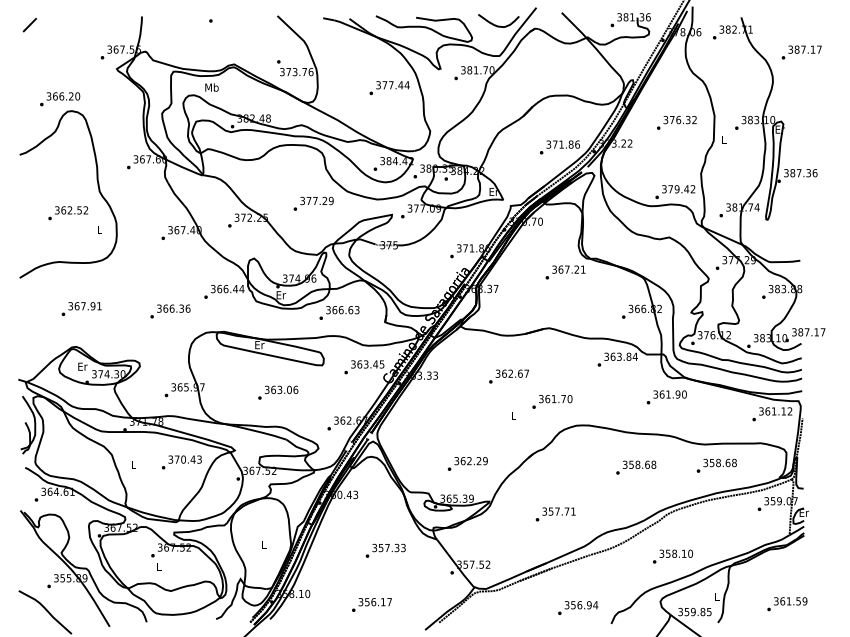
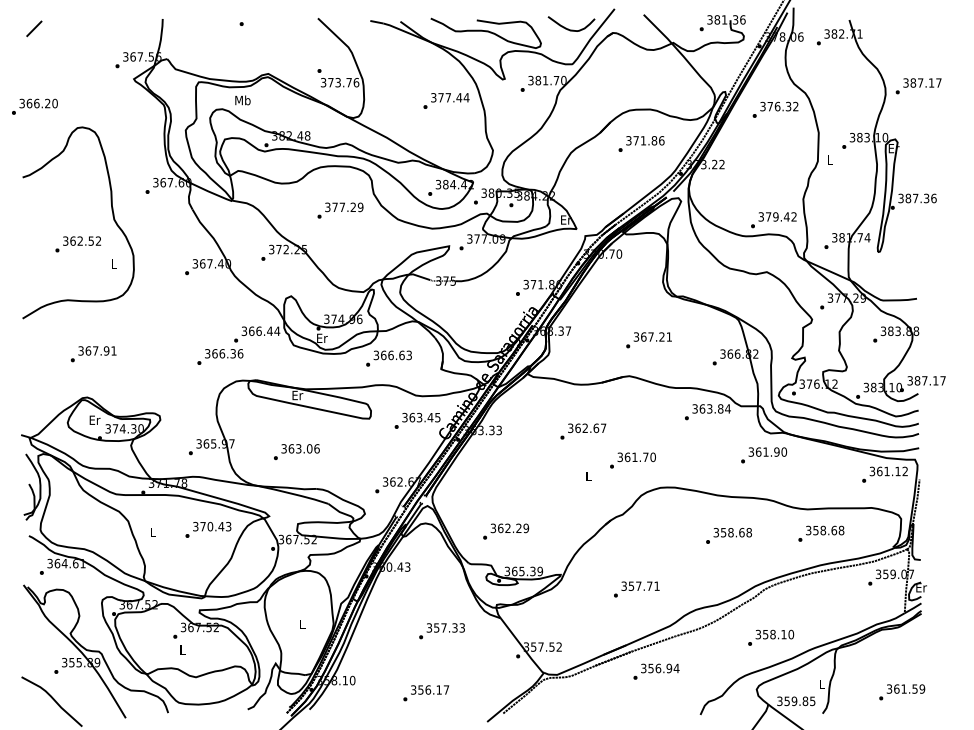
text: (801, 52) -> (918, 86), moved
text: (59, 98) -> (34, 106), moved
text: (676, 122) -> (775, 109), moved
text: (559, 146) -> (641, 143), moved
text: (313, 203) -> (340, 210), moved
text: (565, 272) -> (648, 340), moved
text: (170, 311) -> (220, 356), moved
text: (277, 393) -> (296, 452), moved
text: (468, 463) -> (506, 531), moved
text: (578, 607) -> (656, 671), moved

